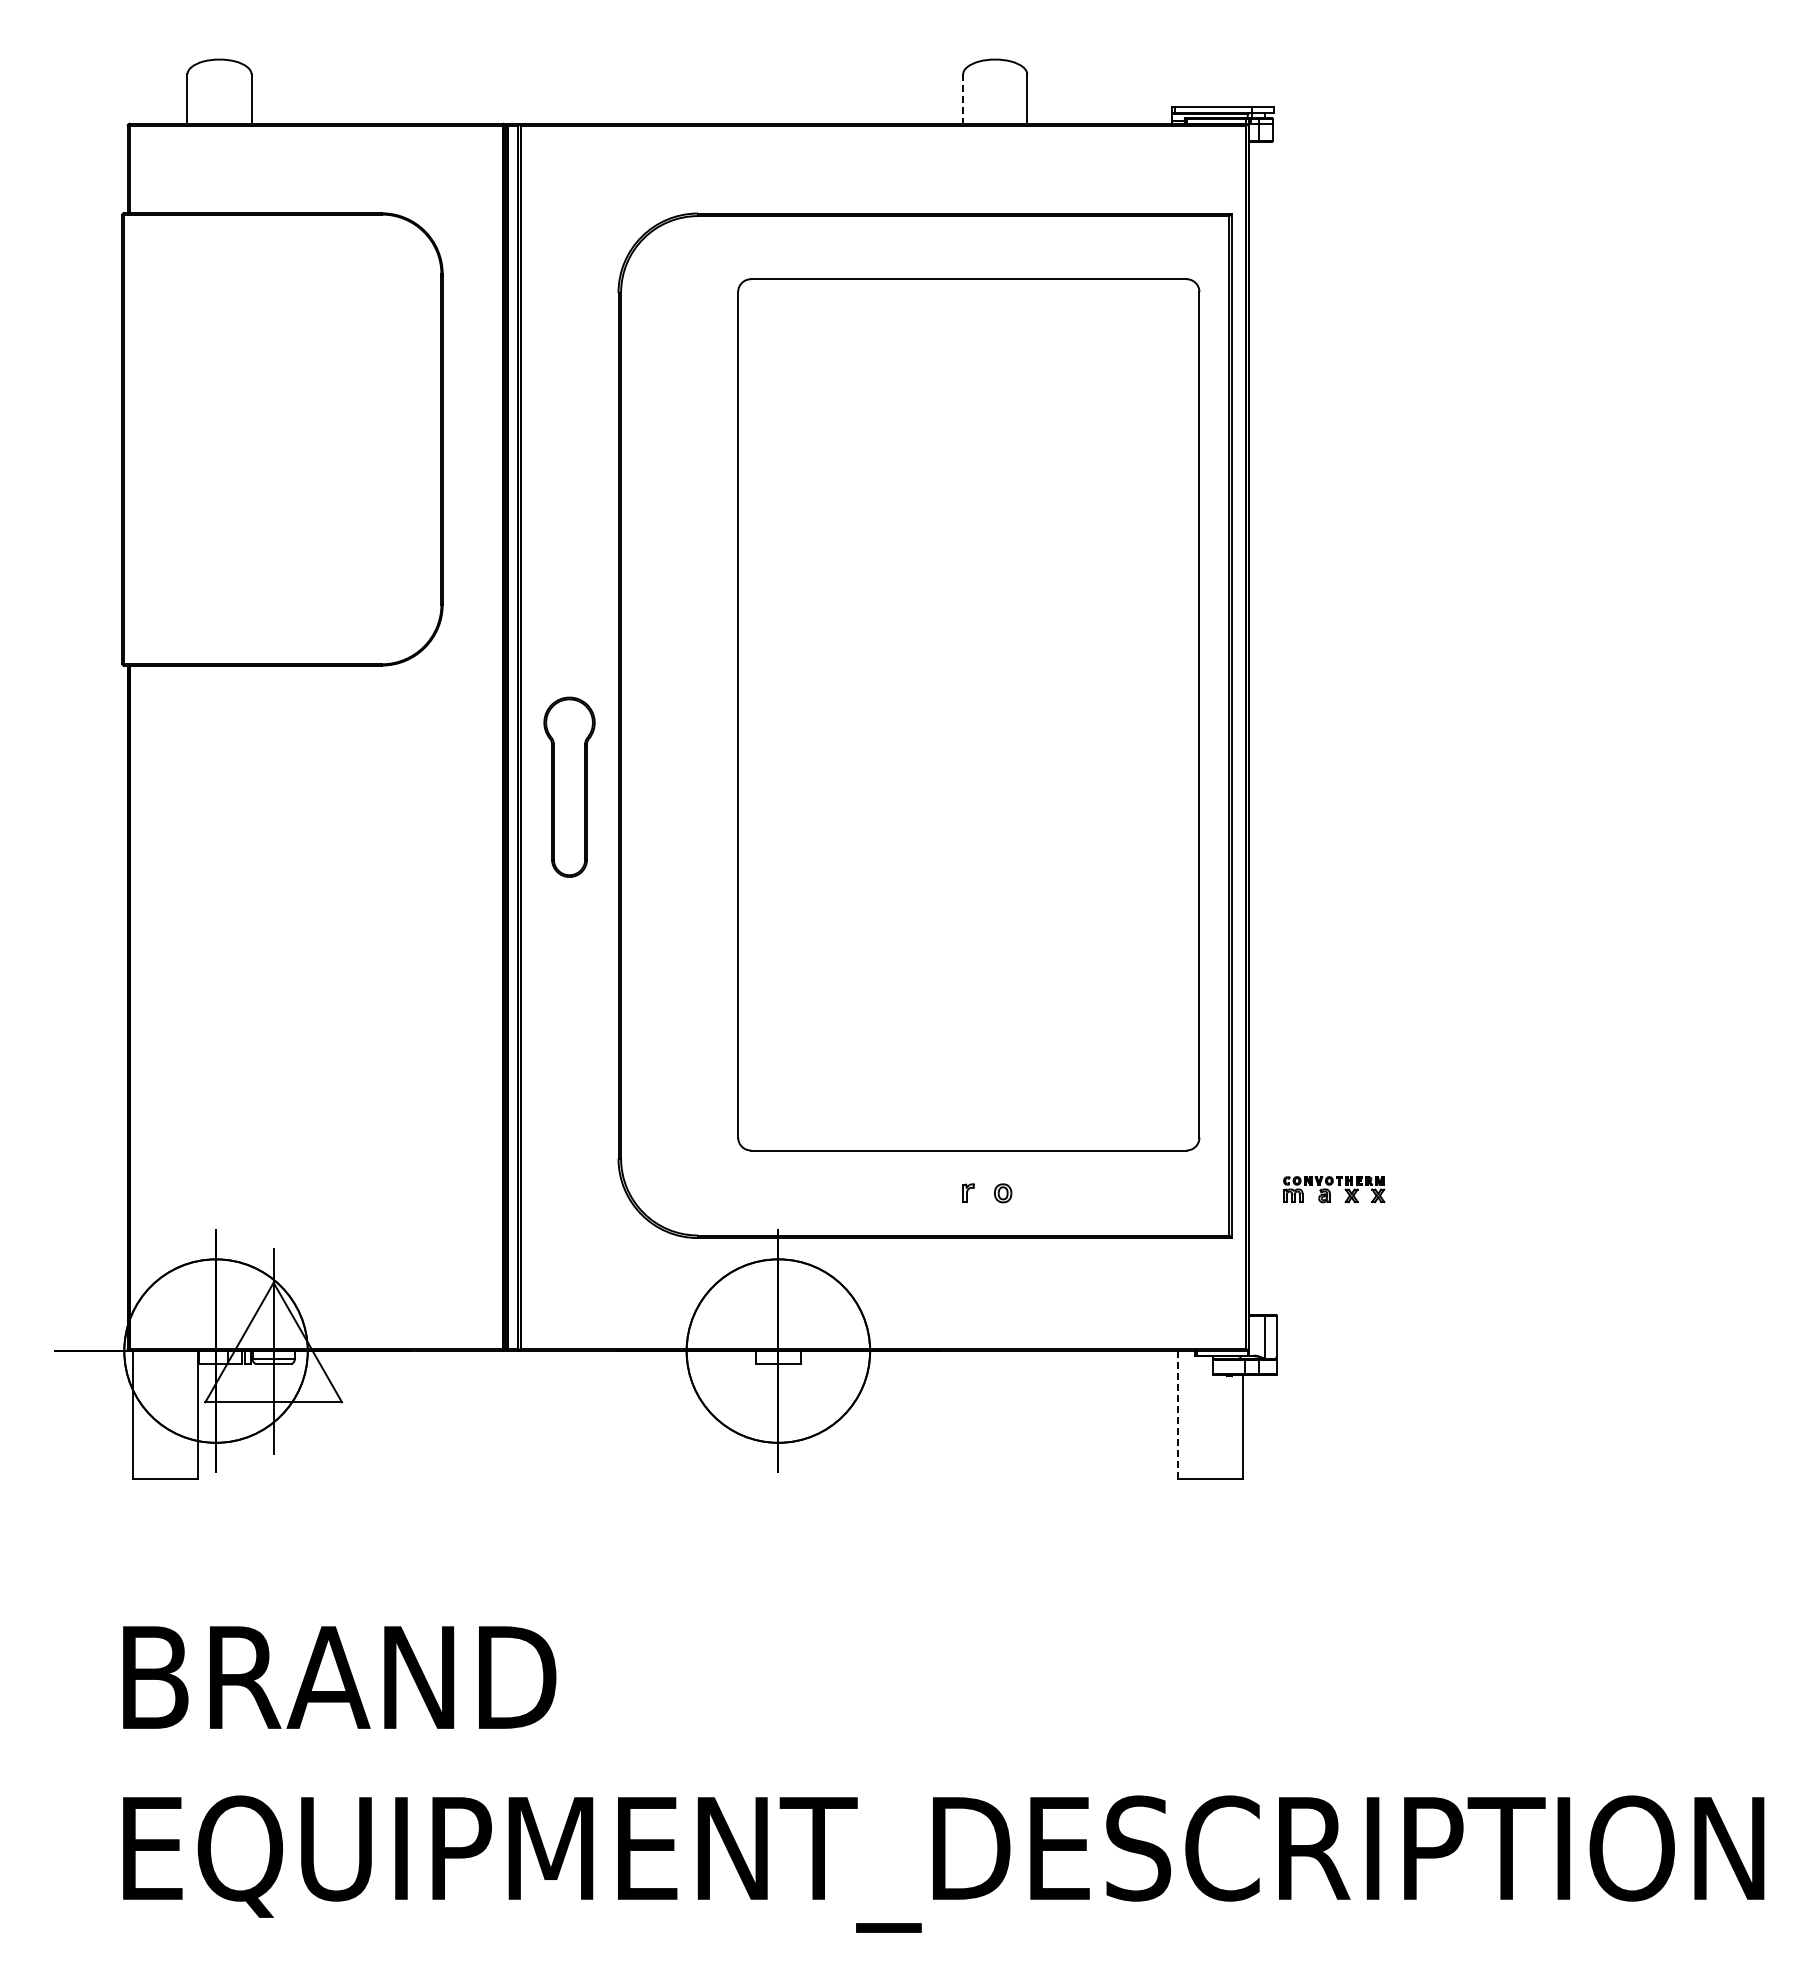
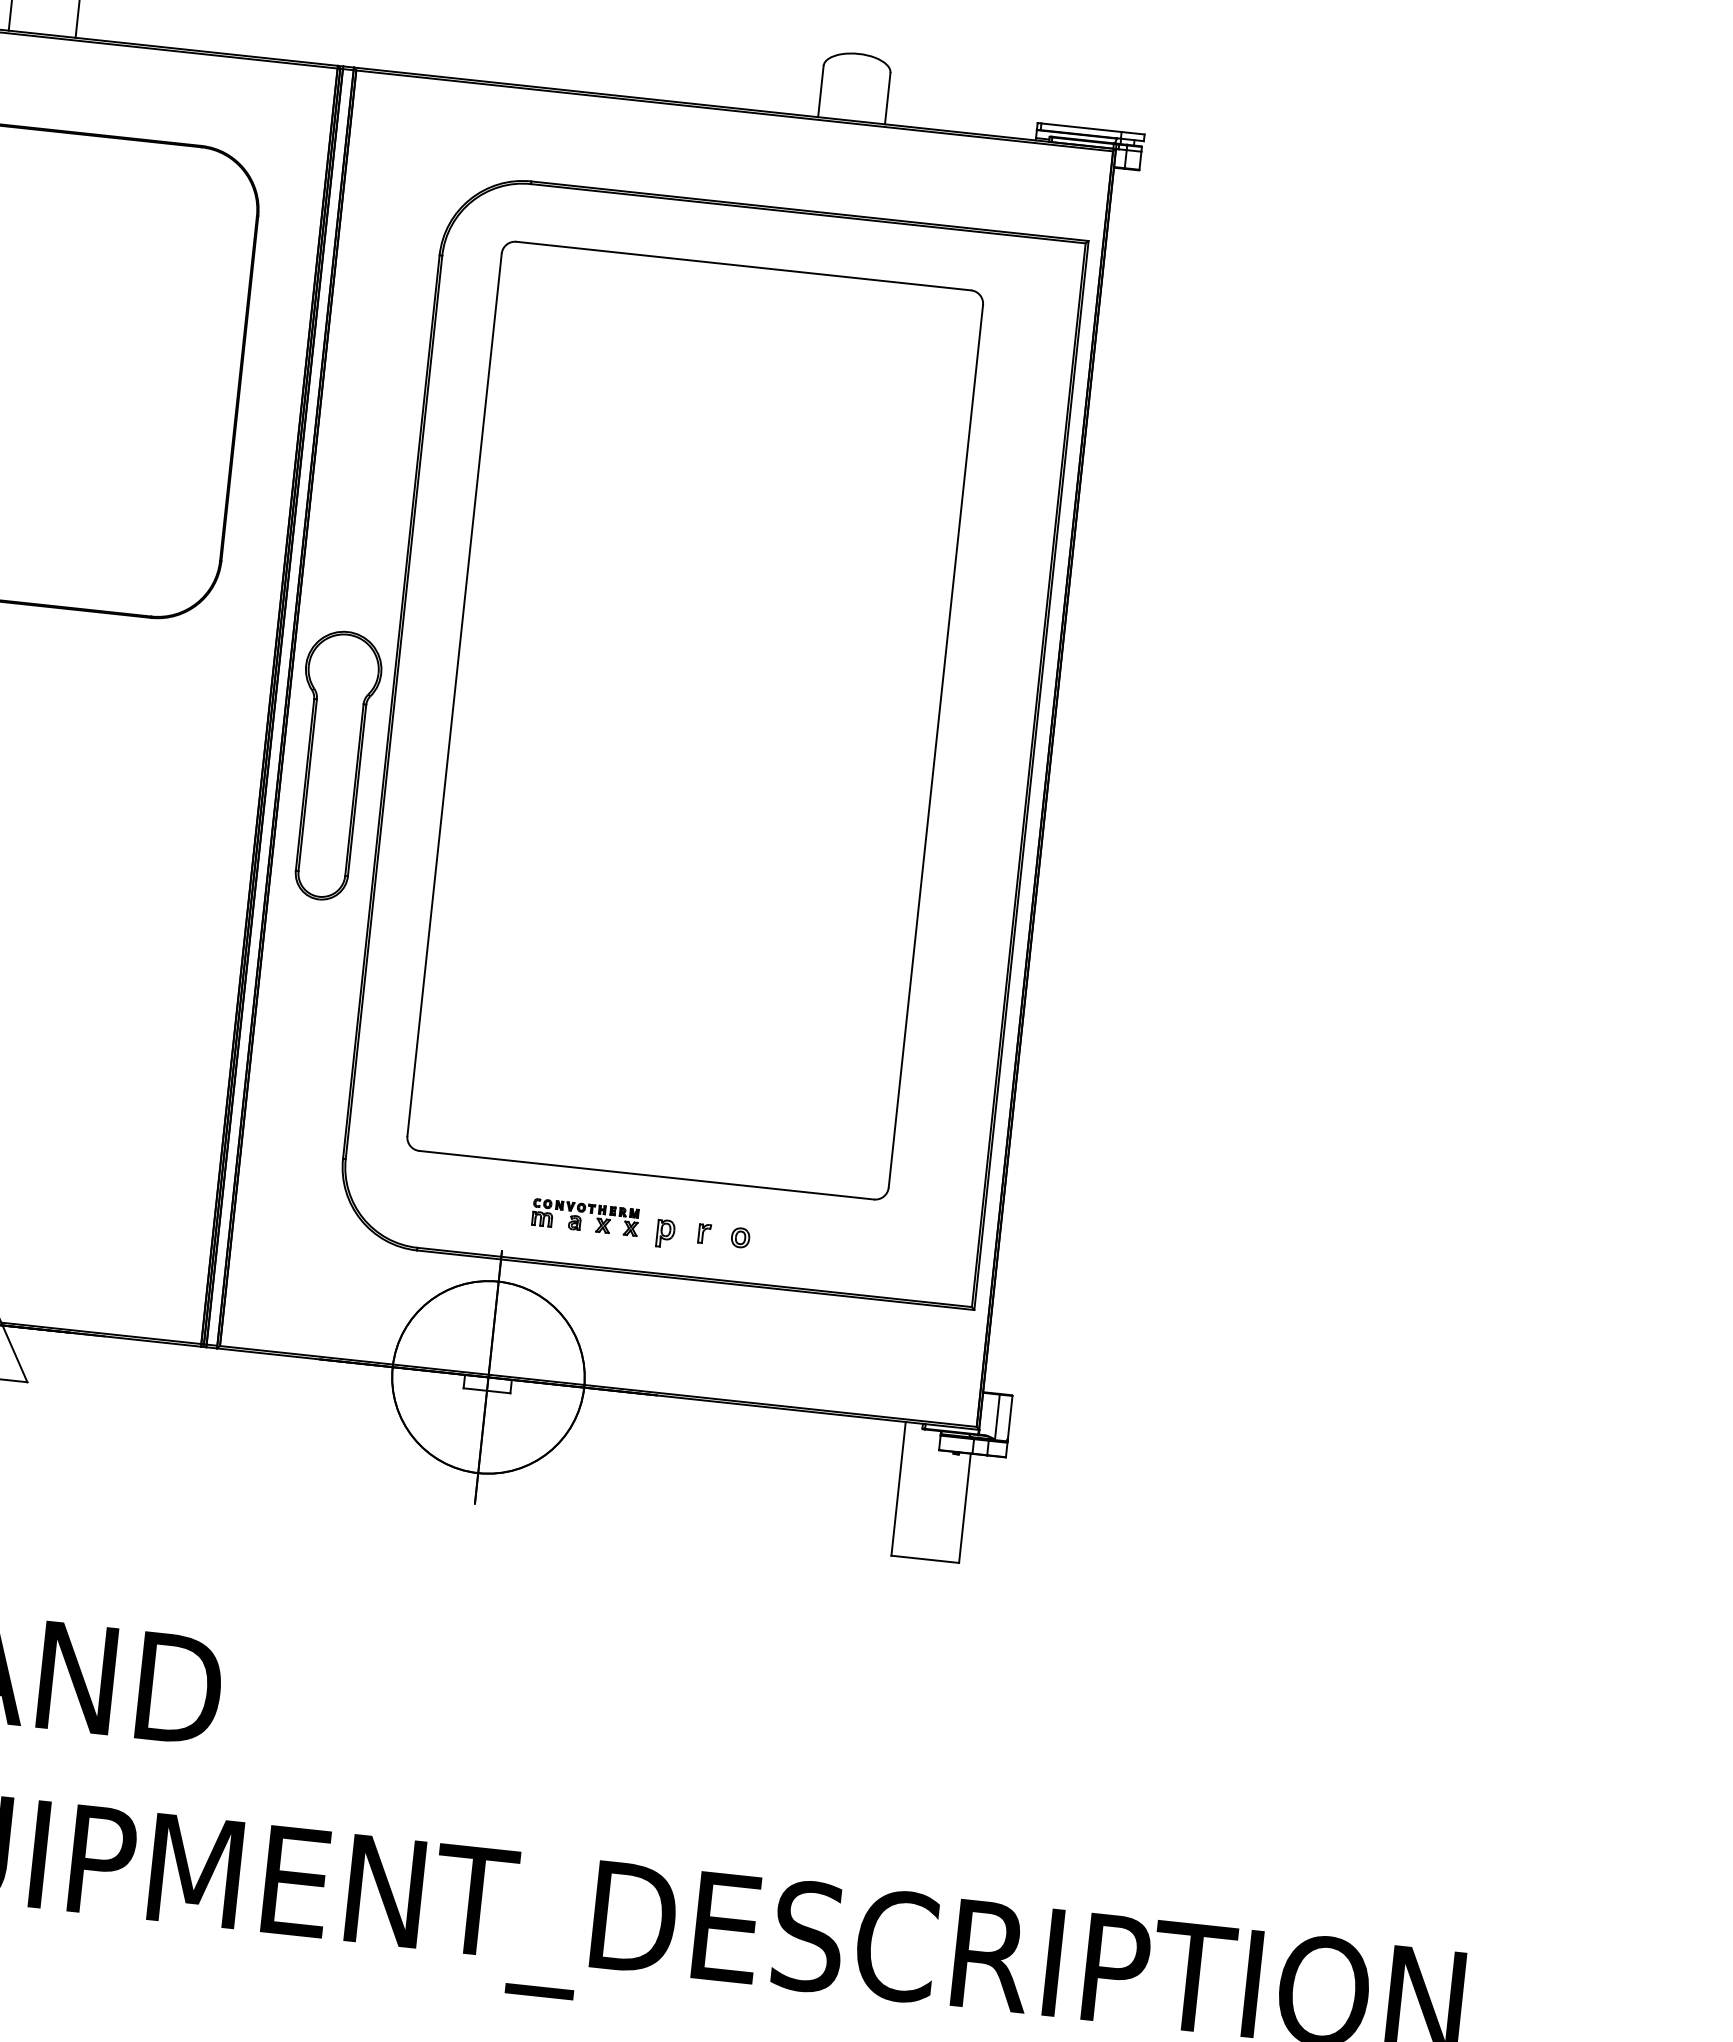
line: (963, 99) -> (821, 92), dashed -> solid
part: (968, 714) -> (694, 720), moved
part: (569, 787) -> (333, 766), size x1.43
part: (1334, 1189) -> (585, 1217), moved
part: (931, 1196) -> (665, 1233), added
line: (1178, 1414) -> (898, 1488), dashed -> solid

